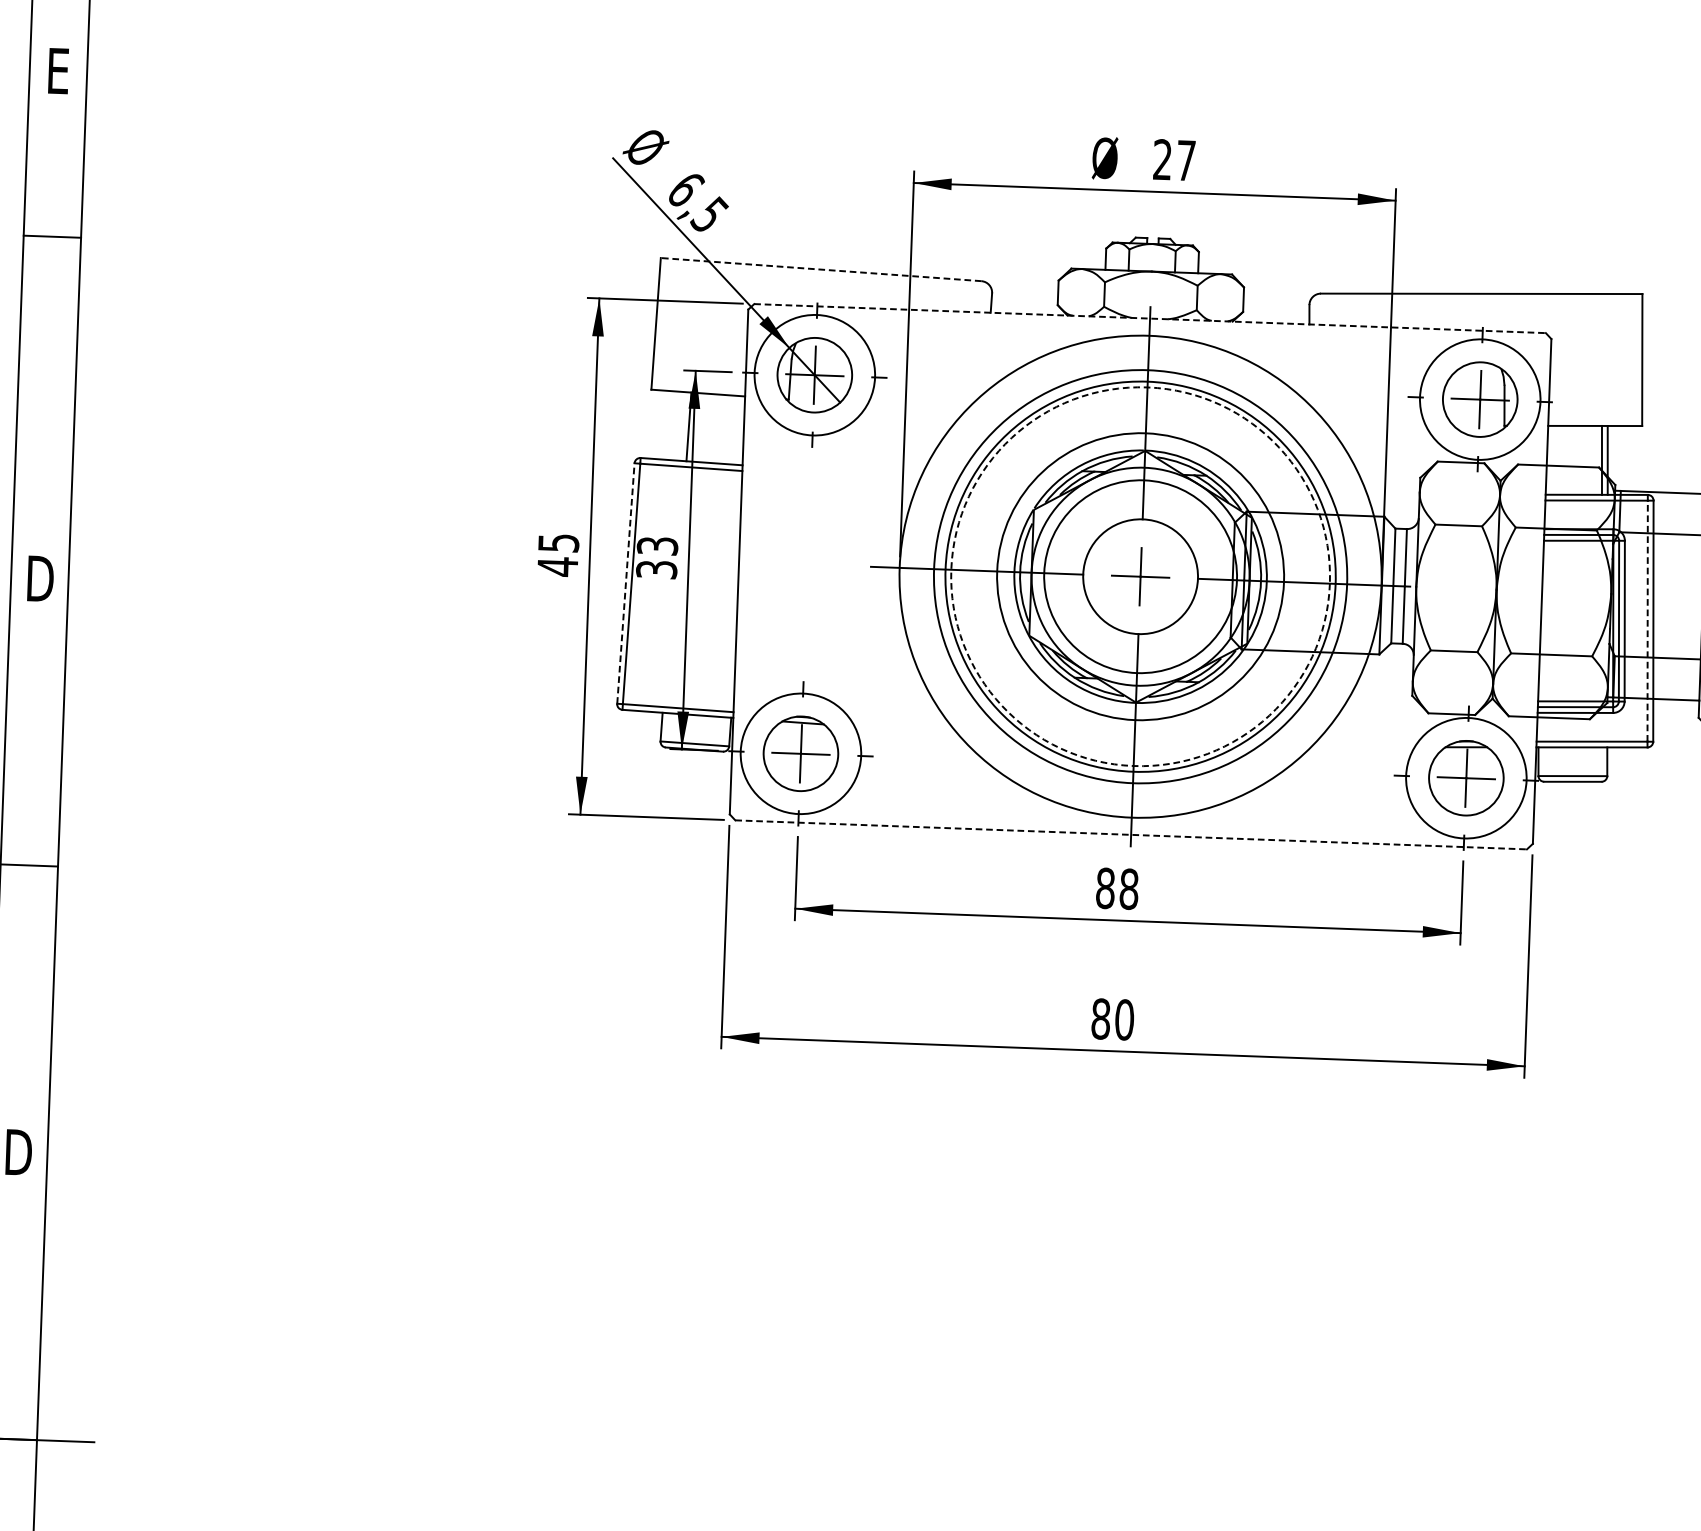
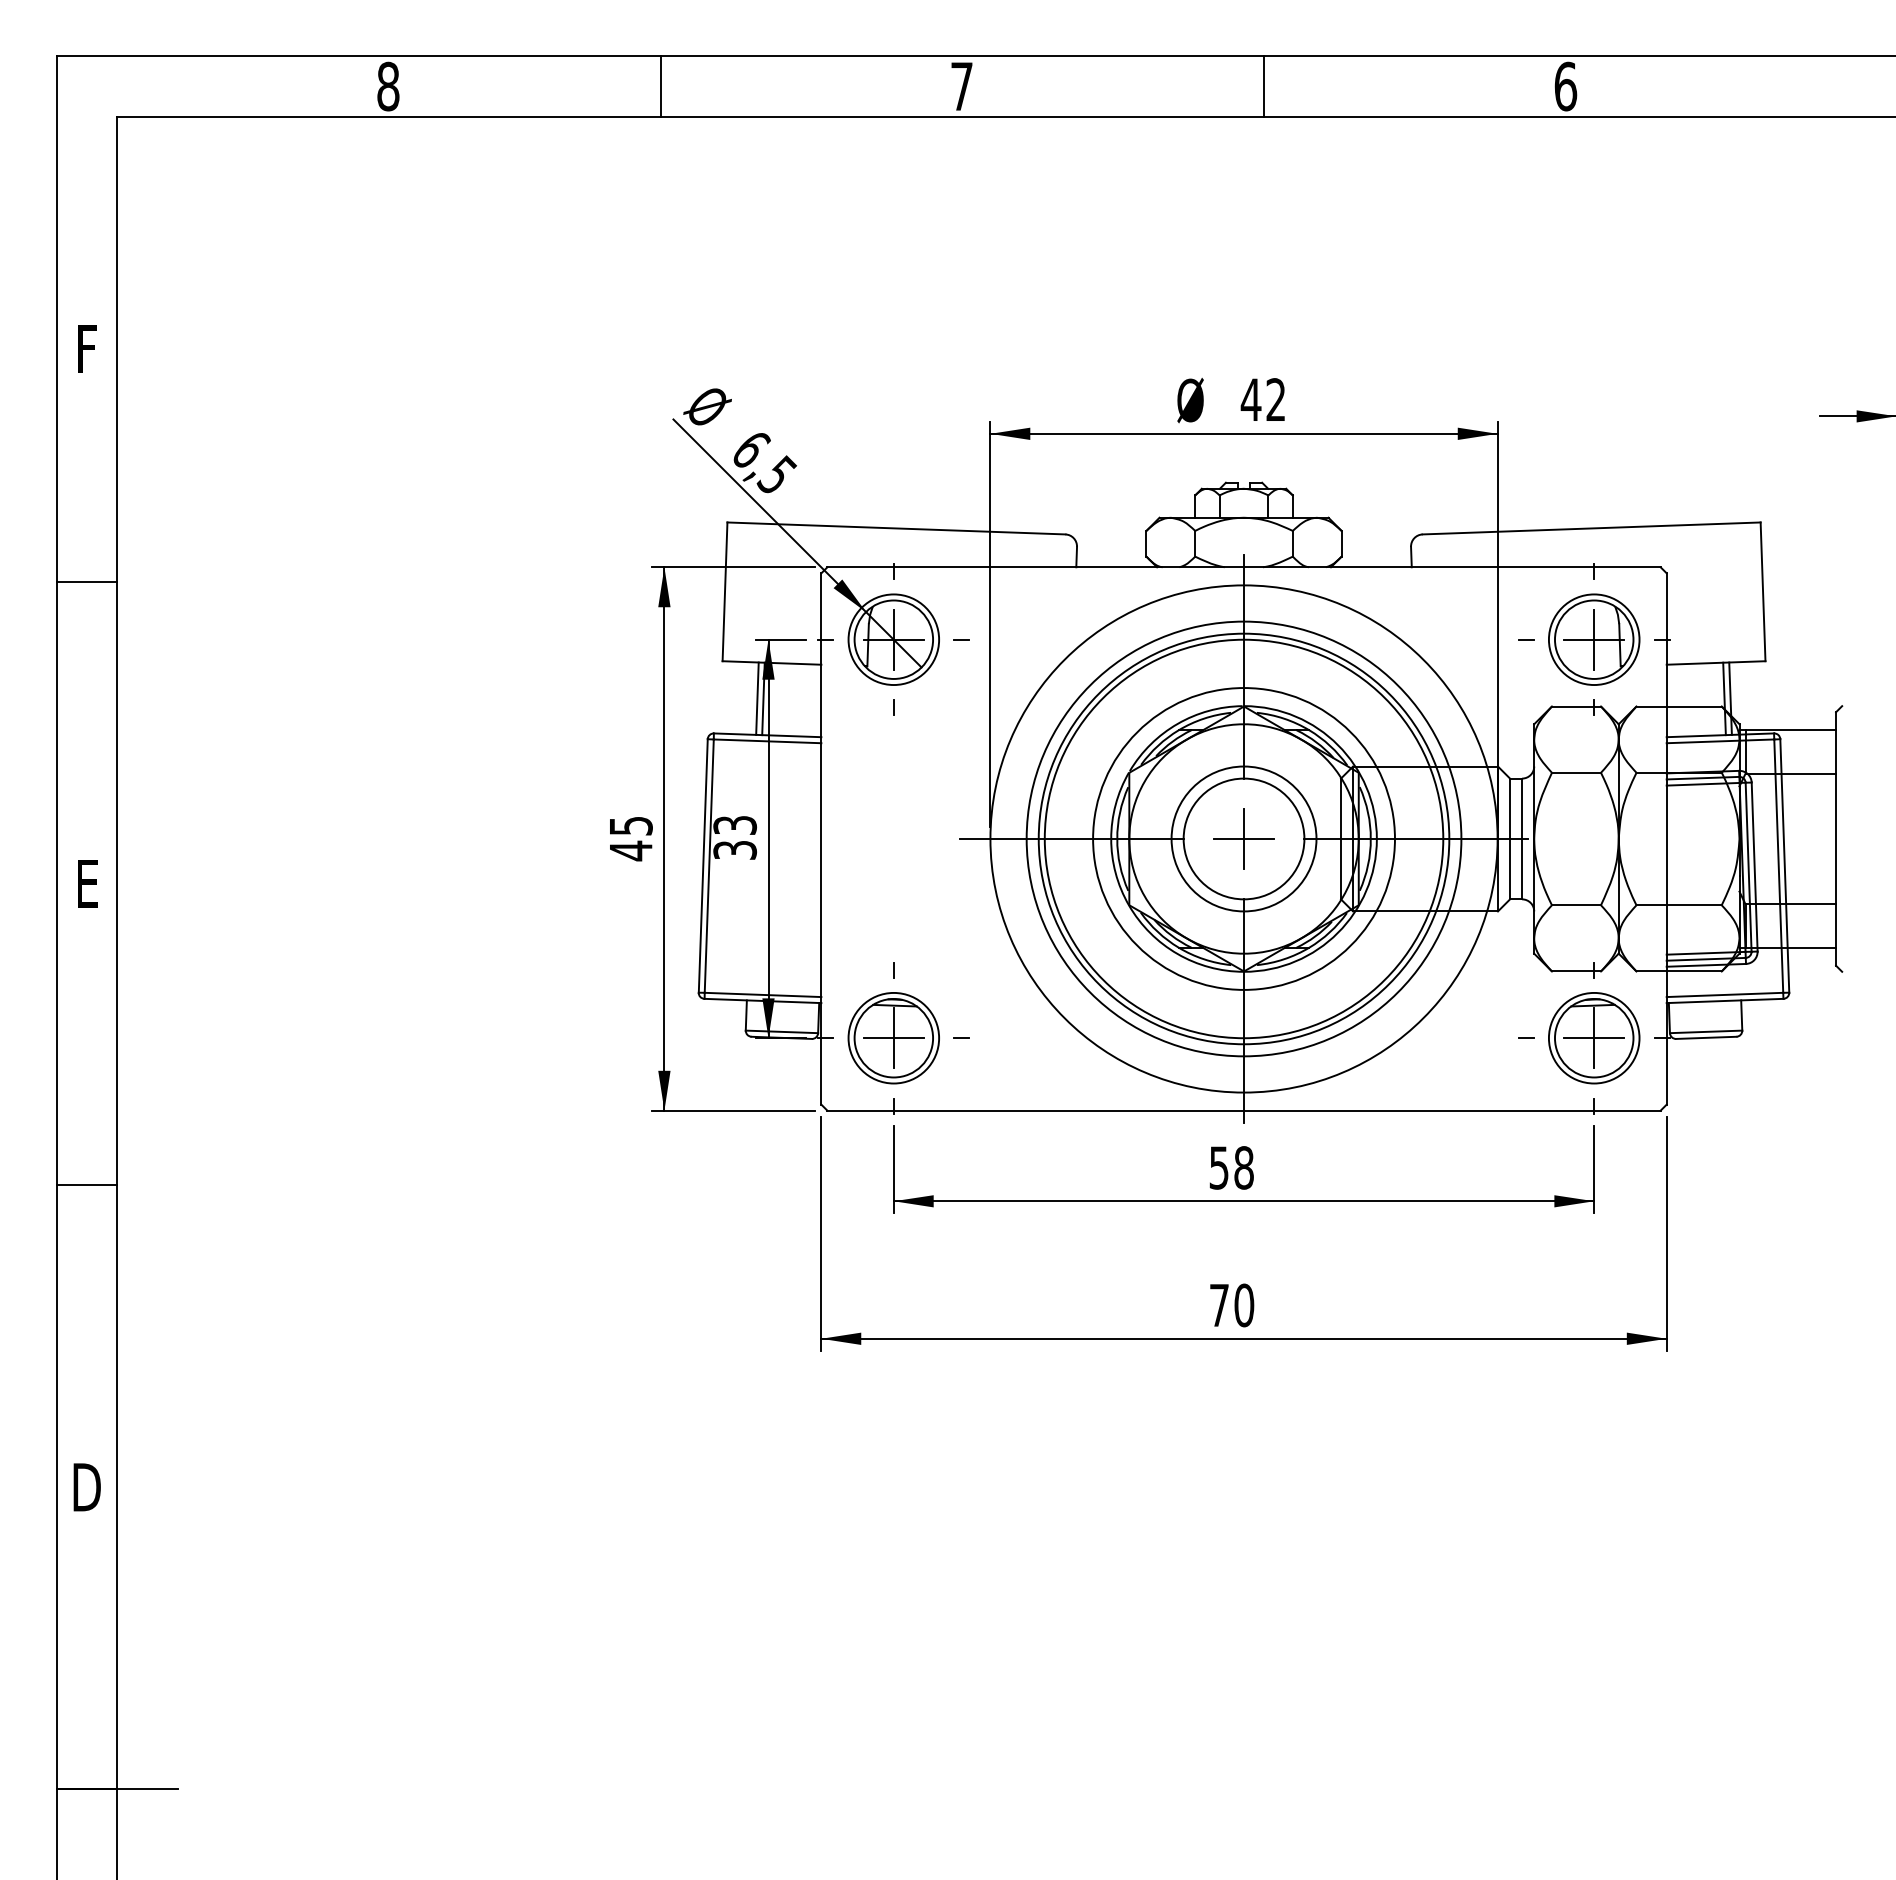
text: (58, 70) -> (87, 348), E -> F
text: (1173, 159) -> (1262, 399), 27 -> 42
line: (51, 236) -> (86, 581), moved
line: (820, 269) -> (895, 528), dashed -> solid
line: (1150, 318) -> (1244, 567), dashed -> solid
circle: (814, 375) -> (893, 639), size x0.71
circle: (1479, 399) -> (1593, 639), size x0.71
line: (683, 426) -> (757, 698), added
circle: (1140, 576) -> (1243, 838), dashed -> solid
circle: (1140, 576) -> (1243, 838), size x0.71
text: (40, 578) -> (87, 883), D -> E
line: (626, 583) -> (703, 865), dashed -> solid
line: (1647, 621) -> (1778, 866), dashed -> solid
circle: (800, 753) -> (893, 1037), size x0.71
circle: (1465, 777) -> (1593, 1037), size x0.71
line: (1131, 834) -> (1244, 1110), dashed -> solid
text: (1104, 887) -> (1218, 1167), 88 -> 58
text: (1101, 1019) -> (1219, 1305), 80 -> 70

